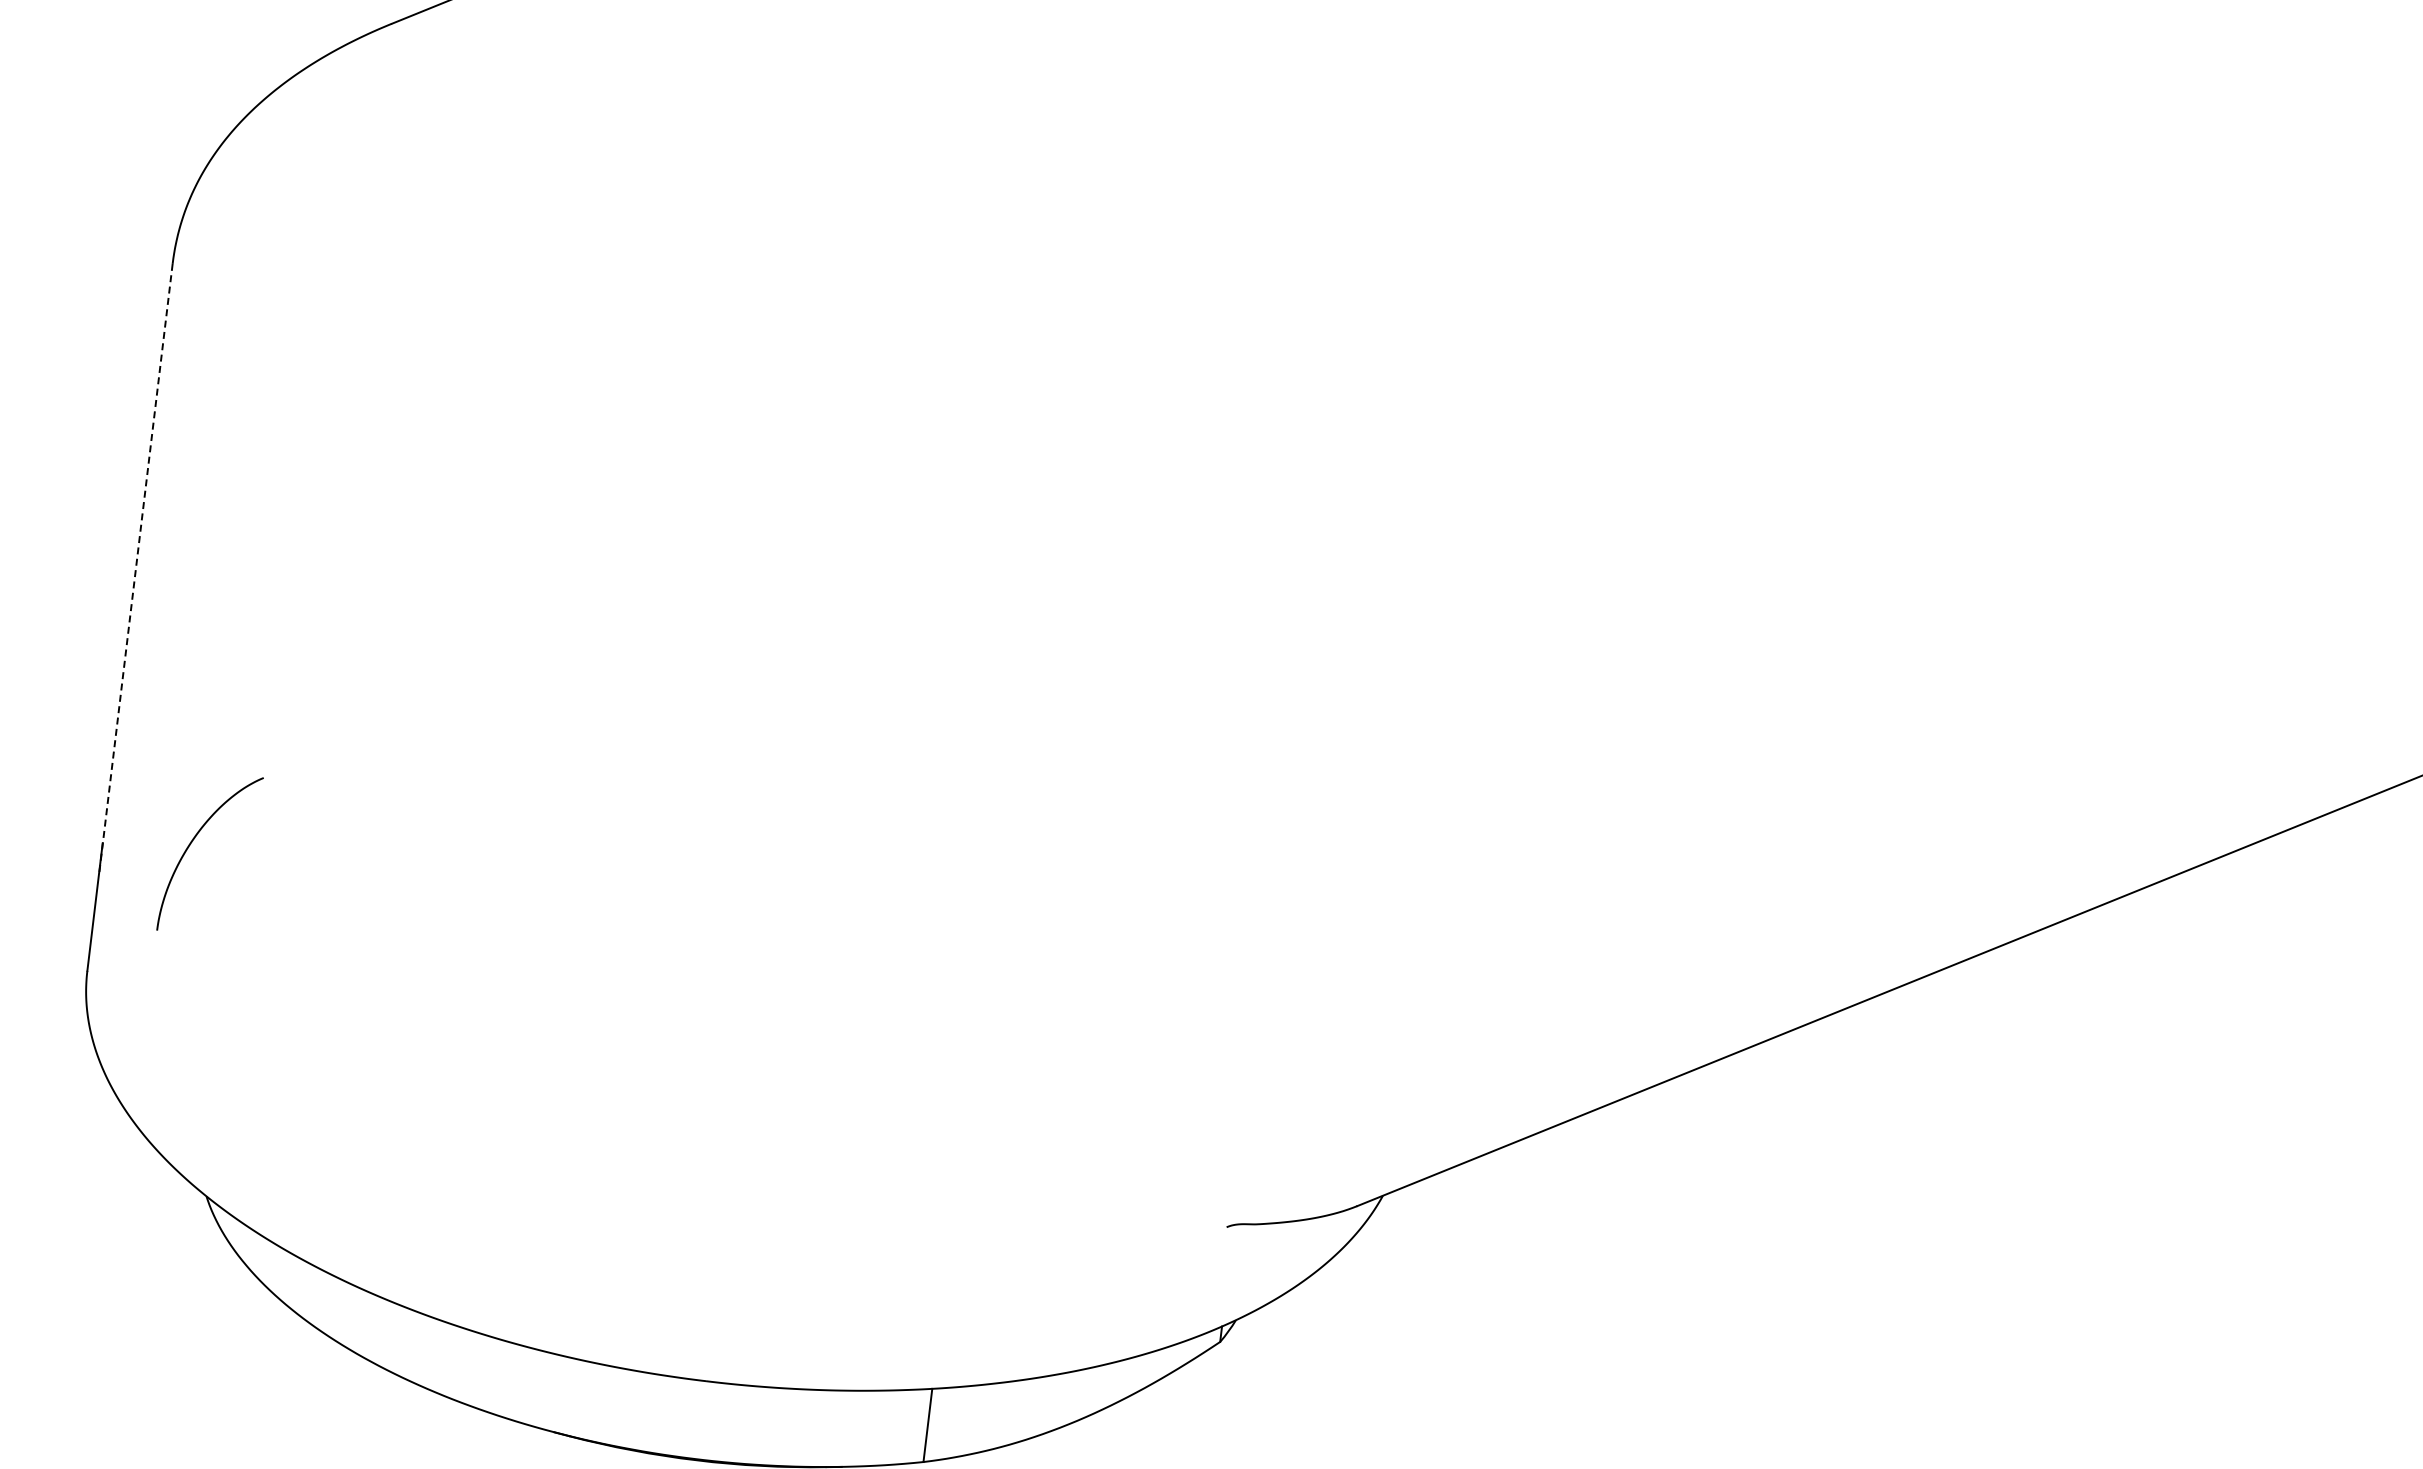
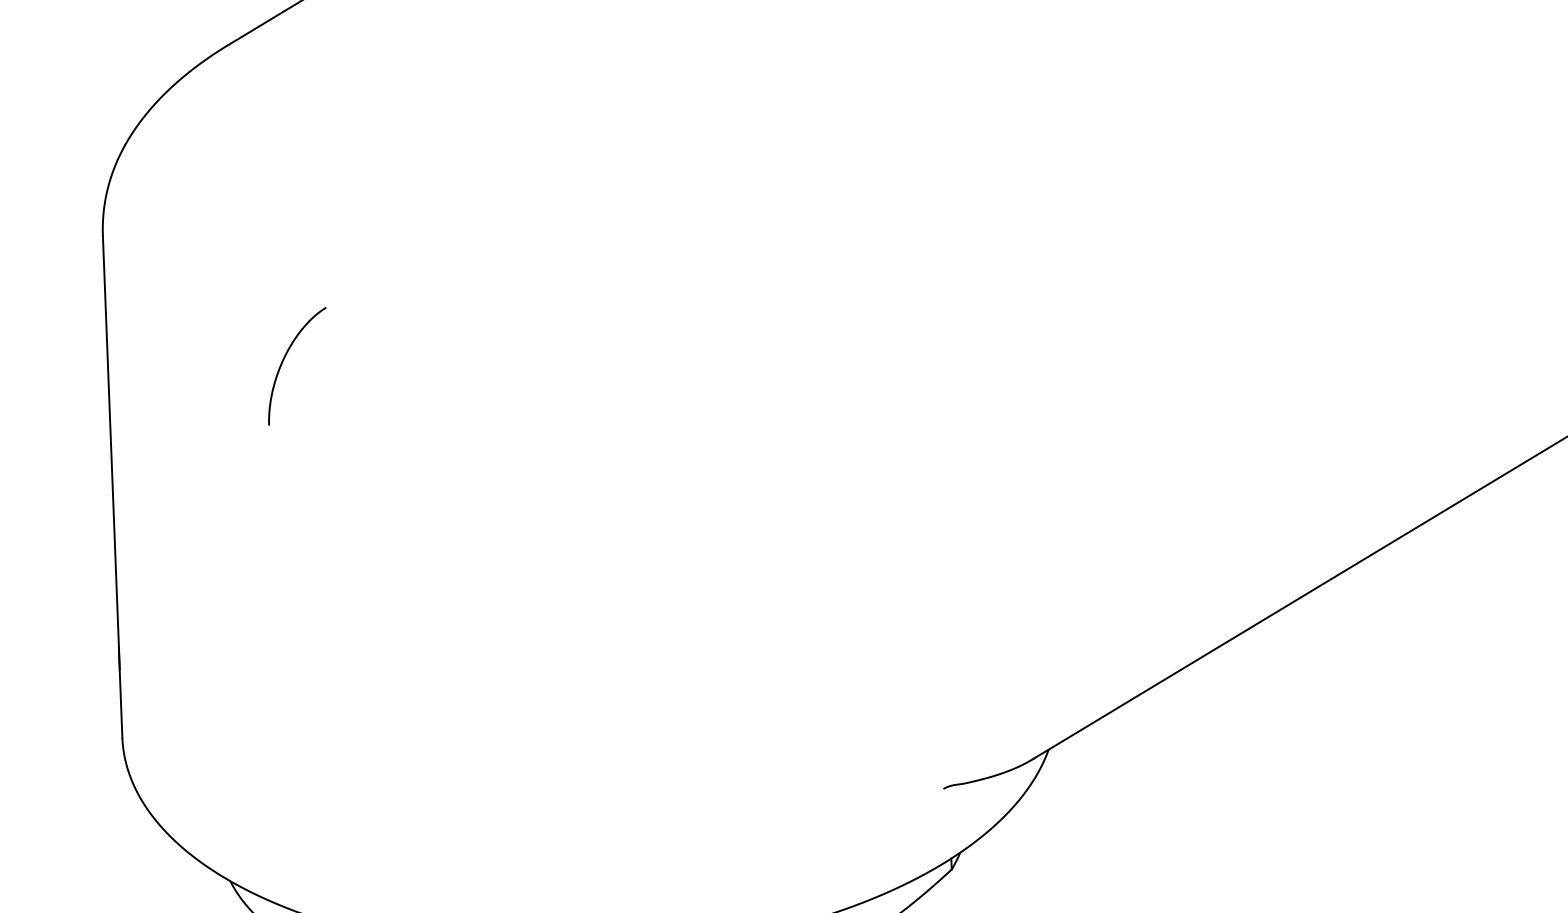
line: (135, 569) -> (111, 453), dashed -> solid
curve: (192, 842) -> (283, 360), moved

